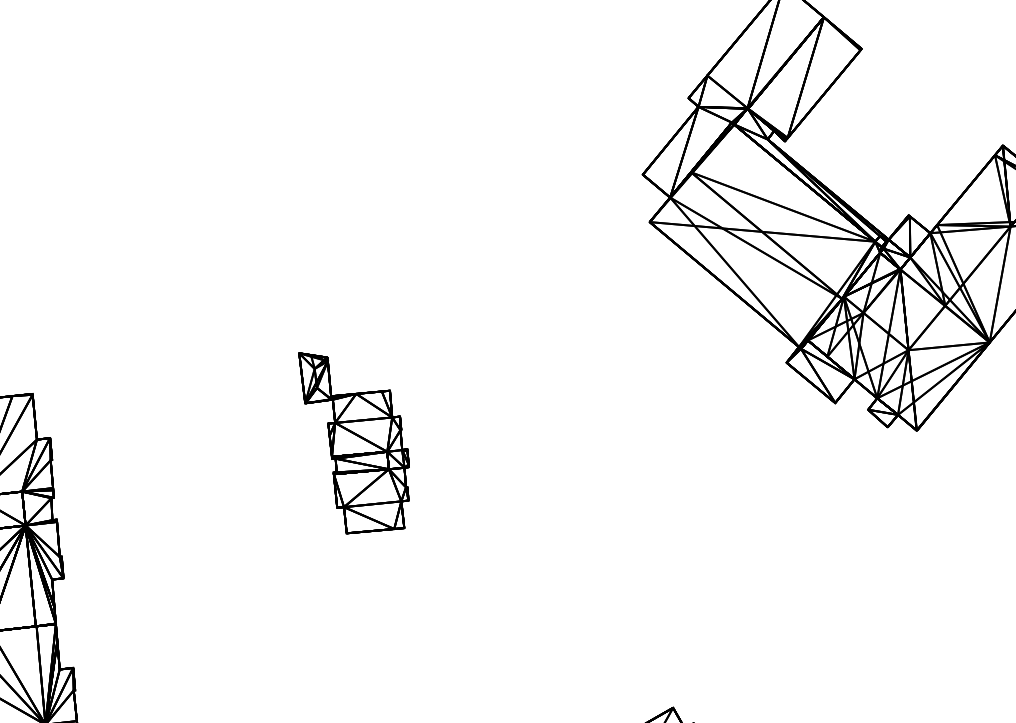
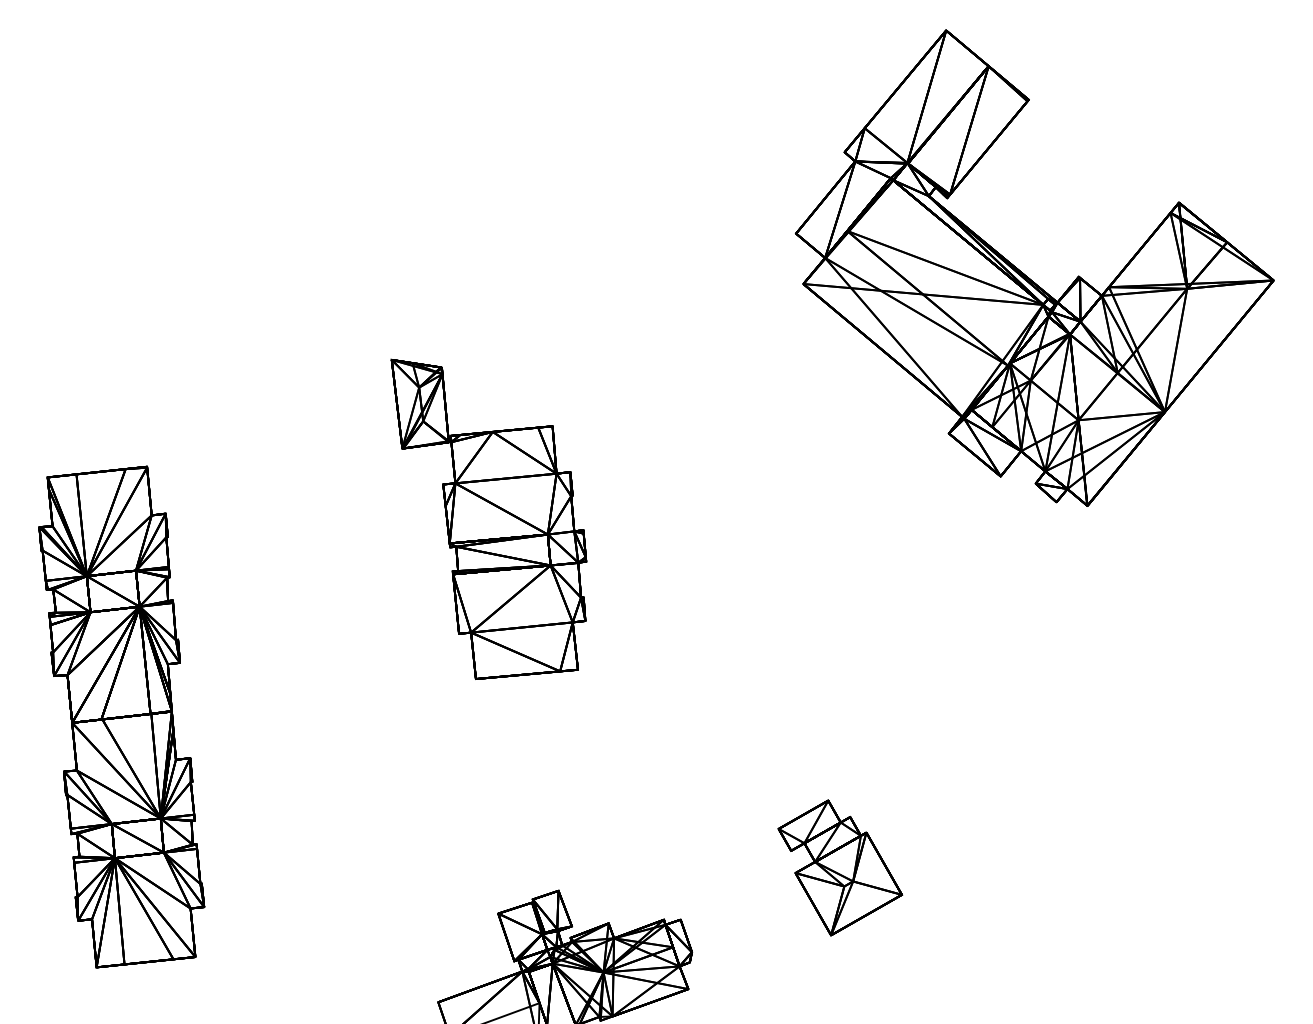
part: (353, 442) -> (488, 518), size x1.67

